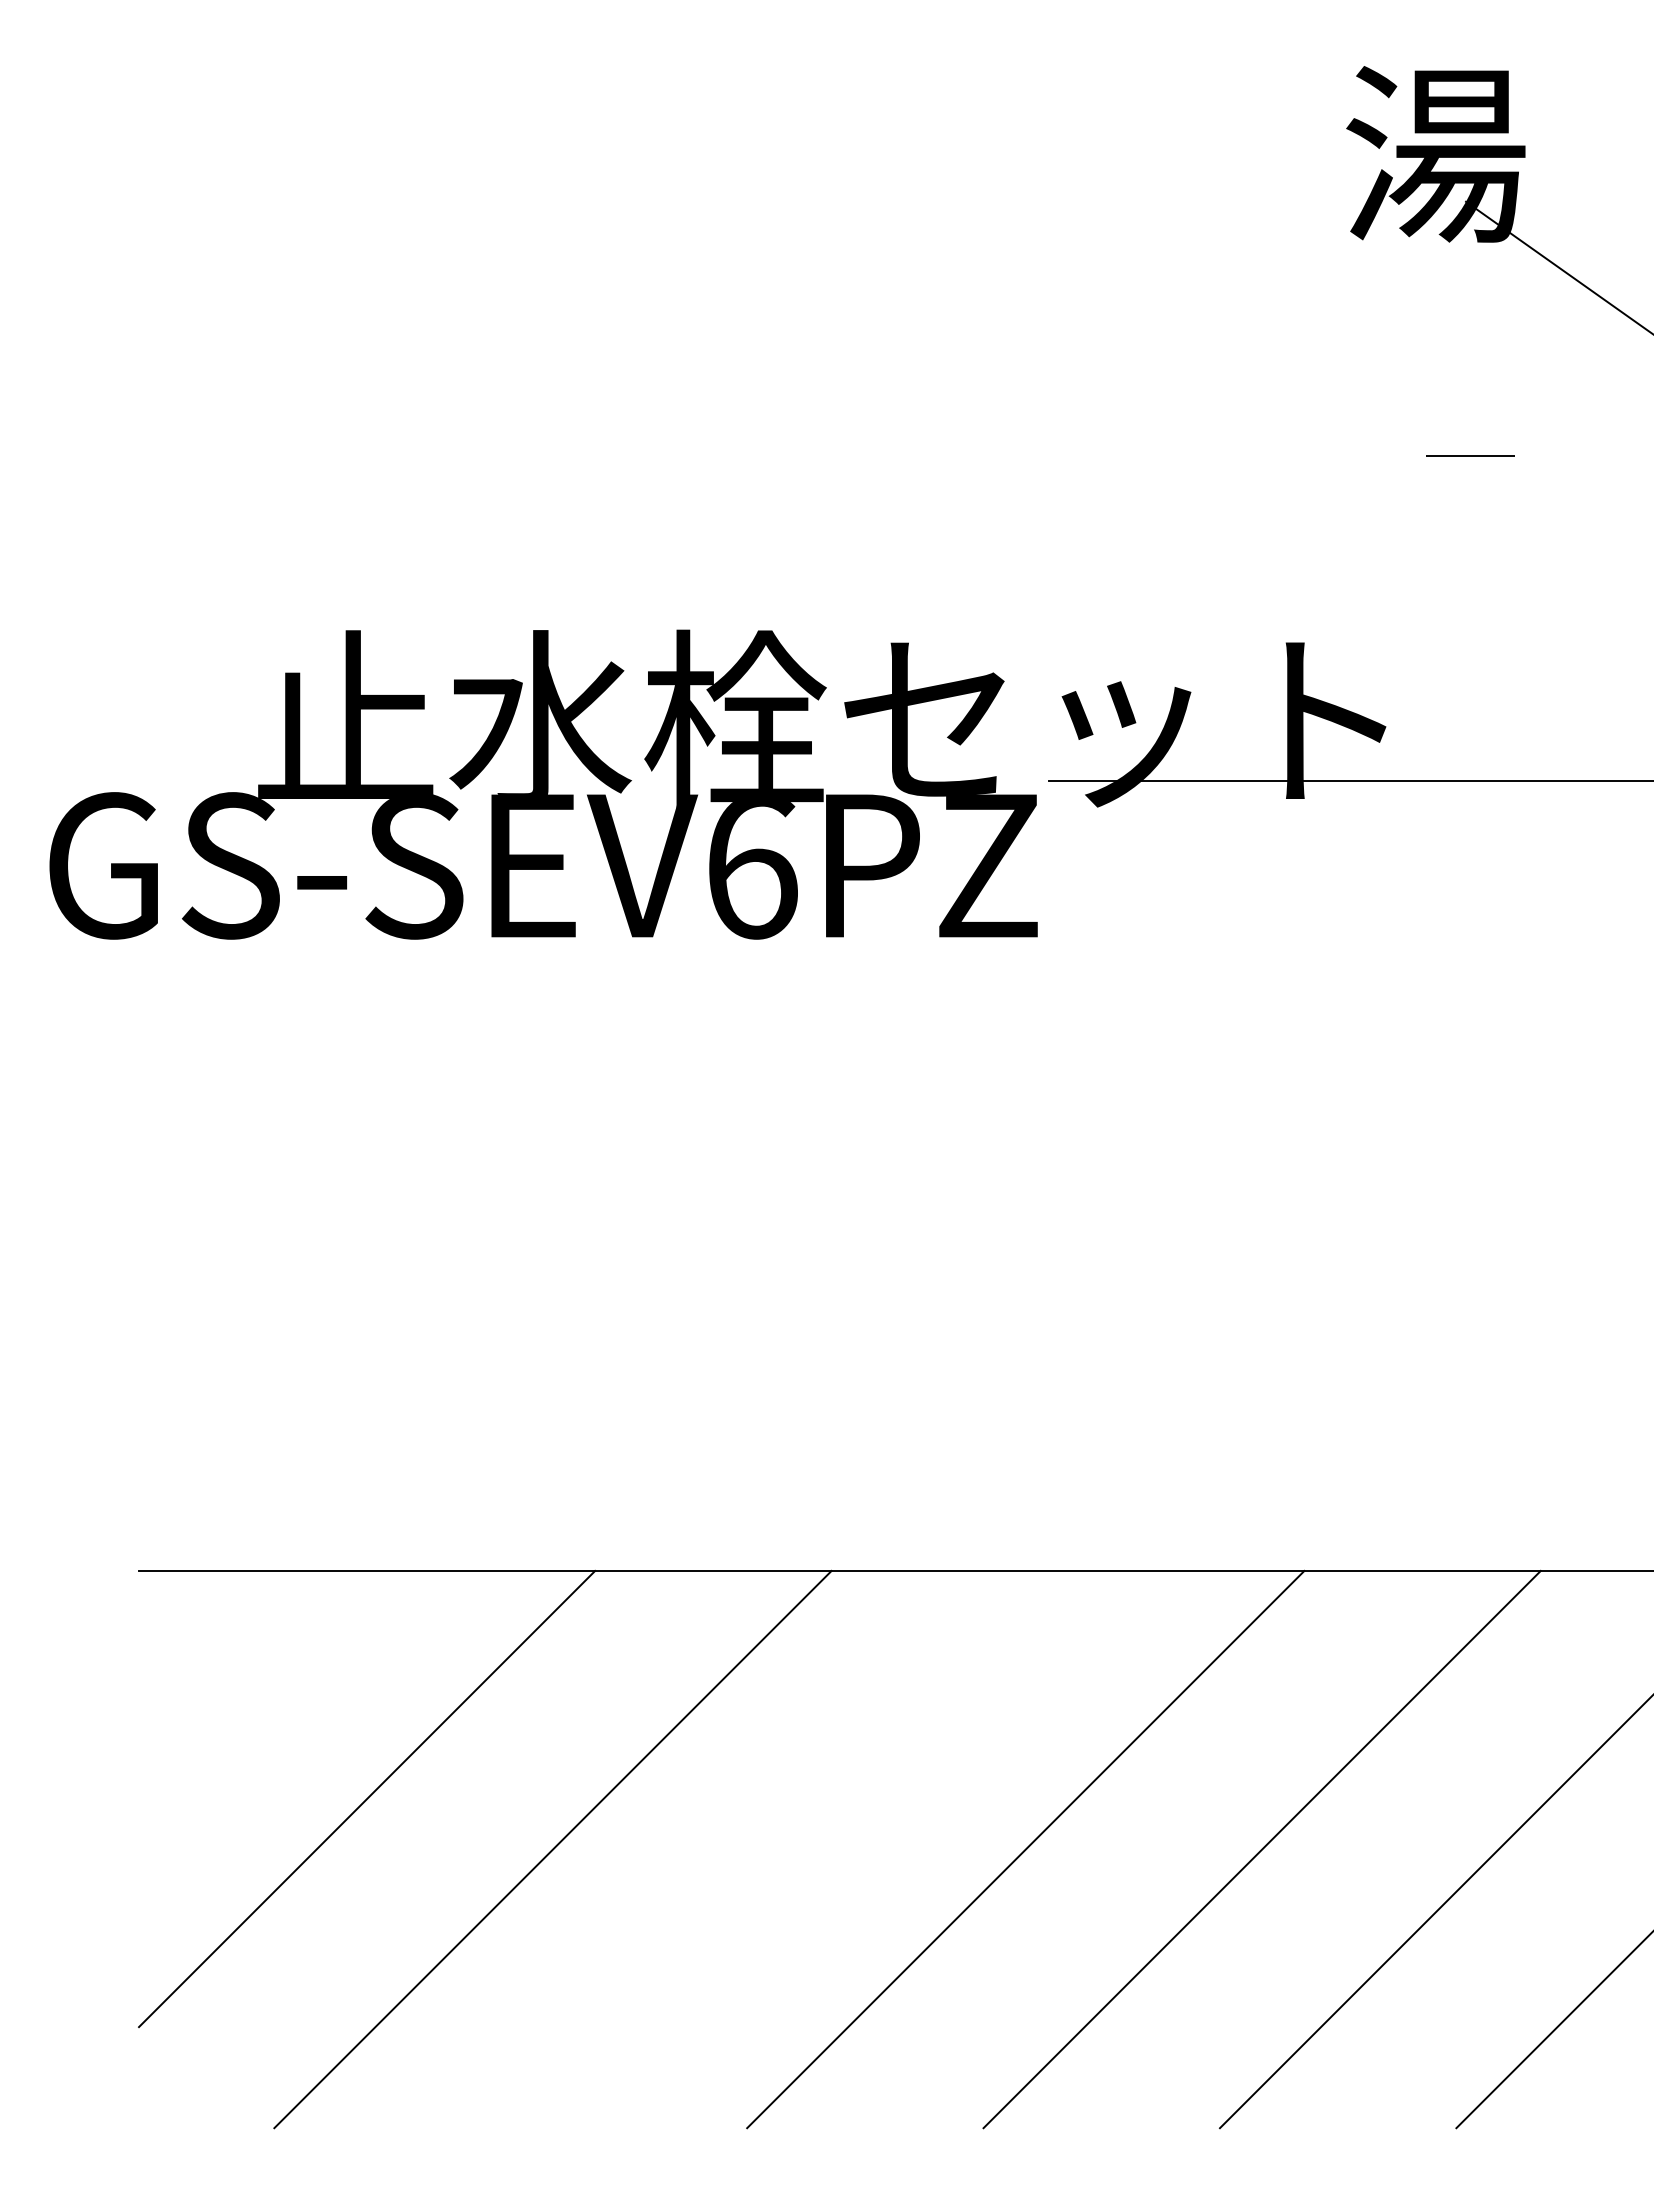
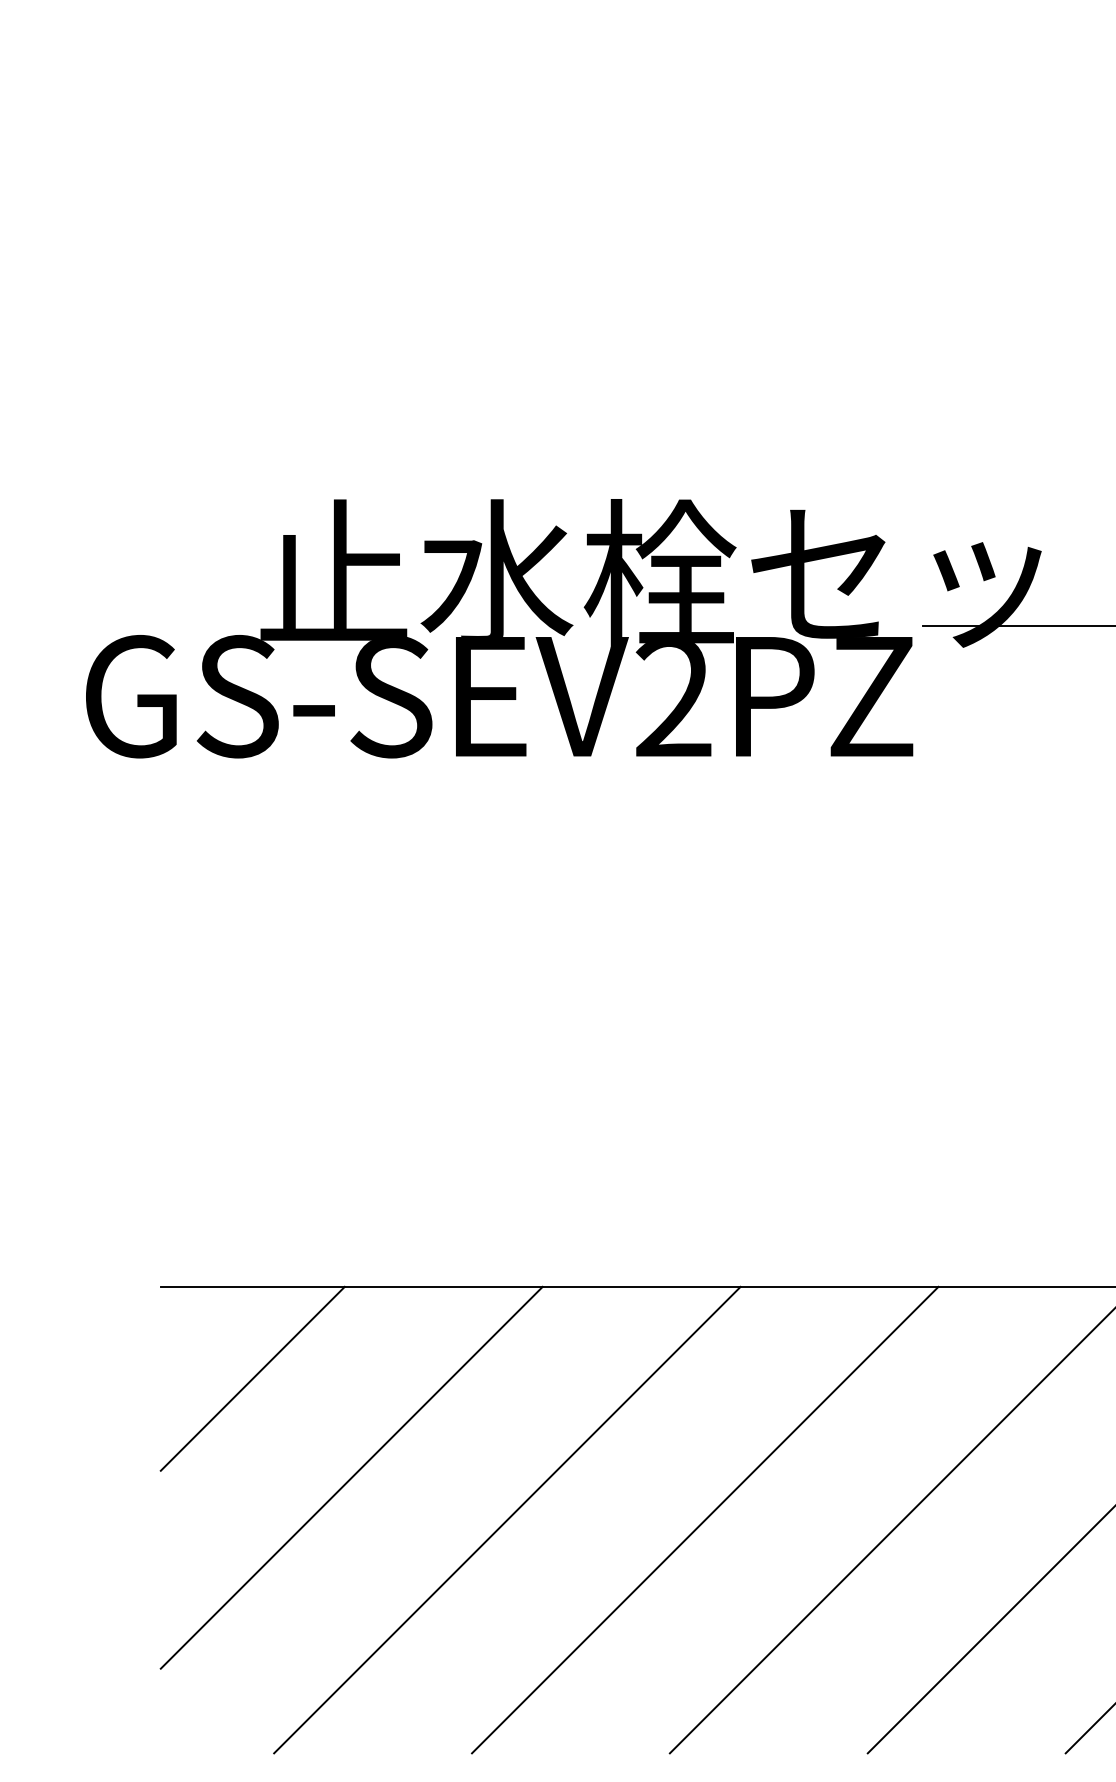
text: (751, 870) -> (673, 700), GS-SEV6PZ -> GS-SEV2PZ
line: (248, 1680) -> (252, 1378), added
line: (788, 1849) -> (704, 1520), added

